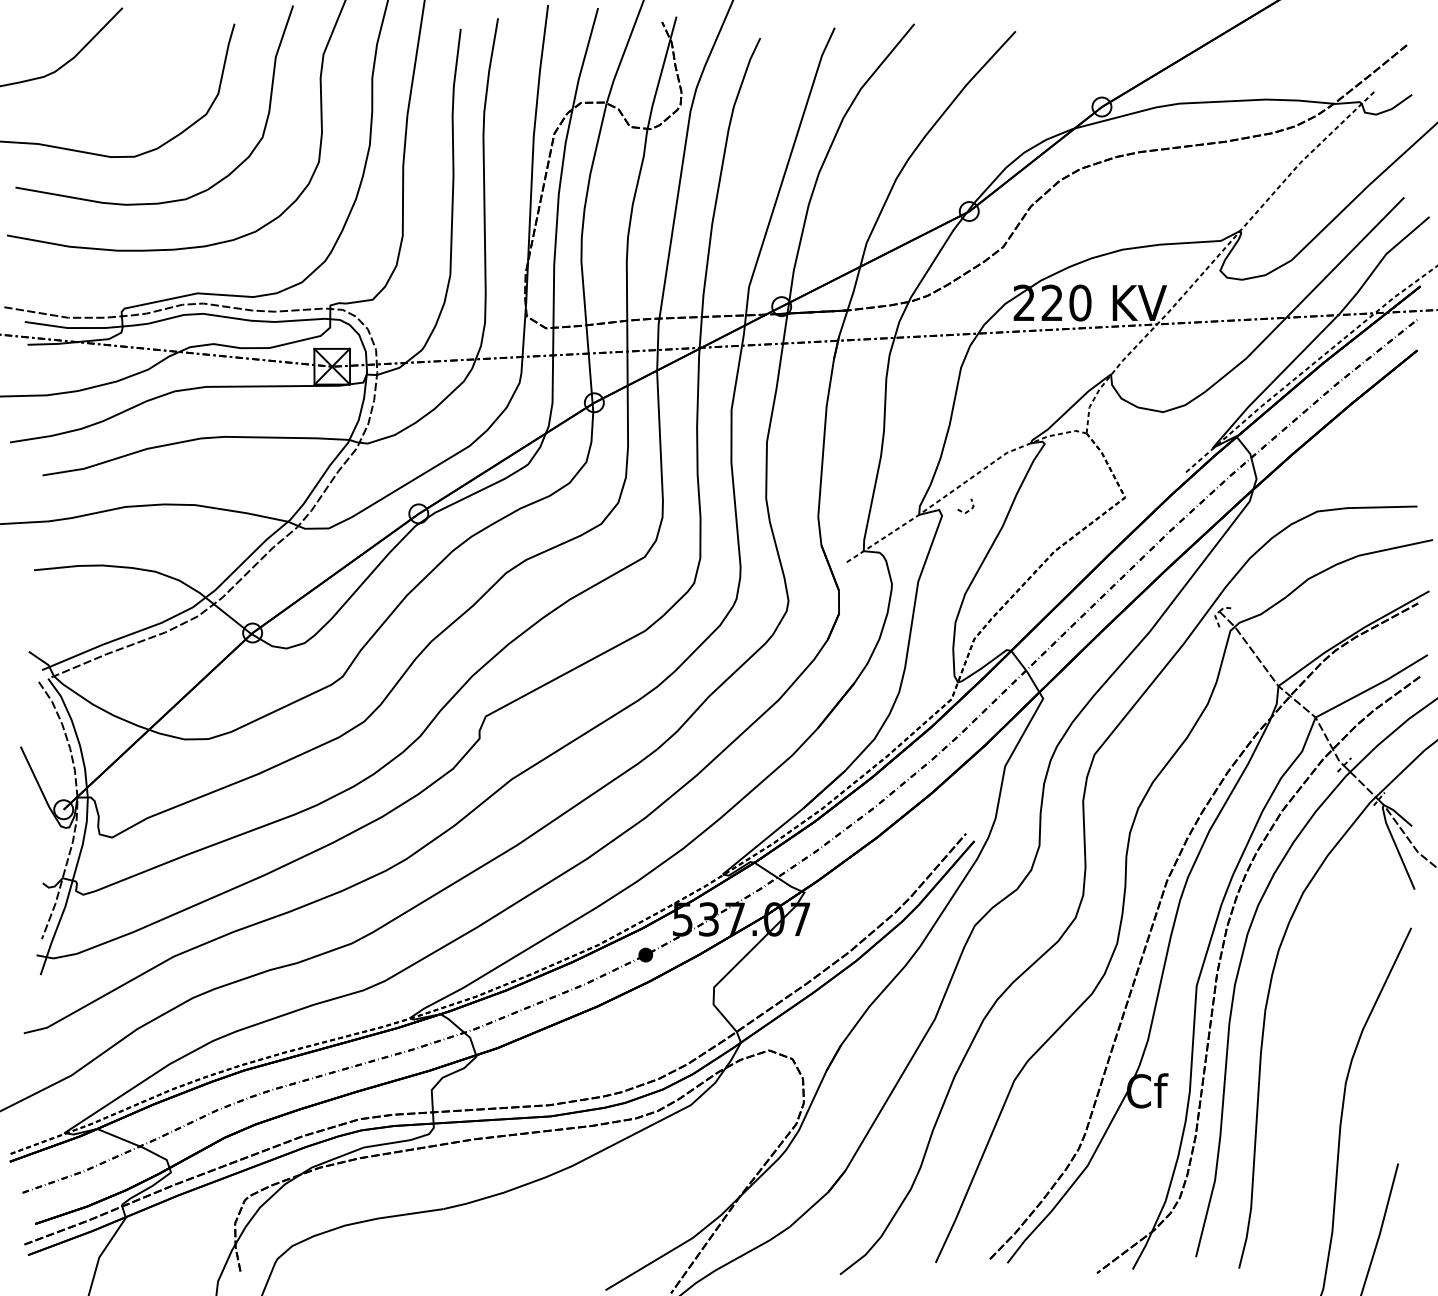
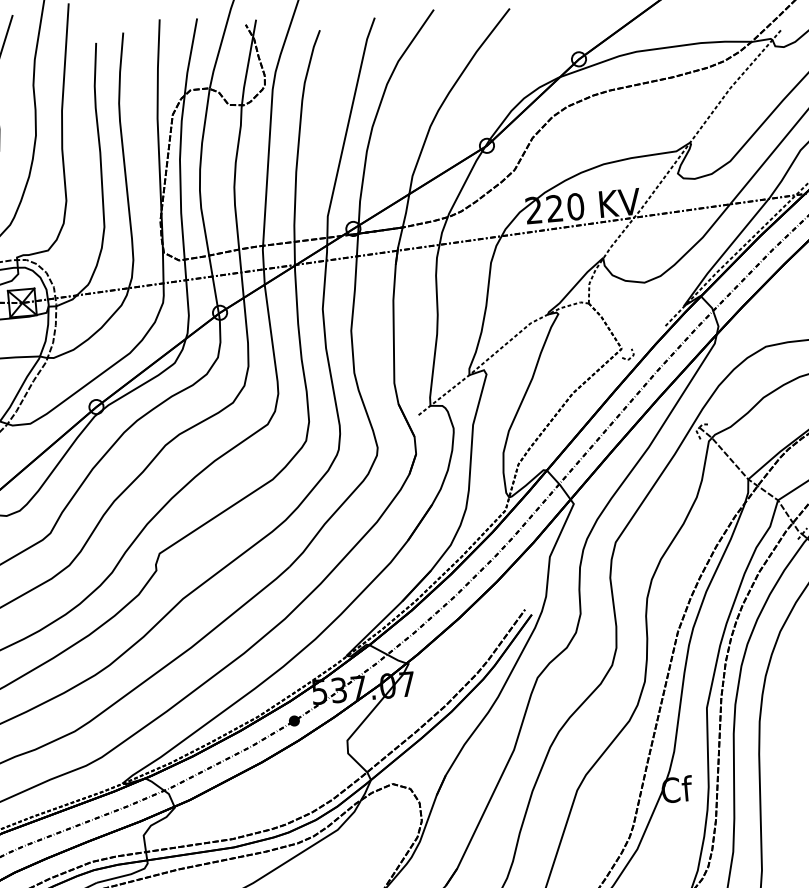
line: (967, 510) -> (629, 357), moved

